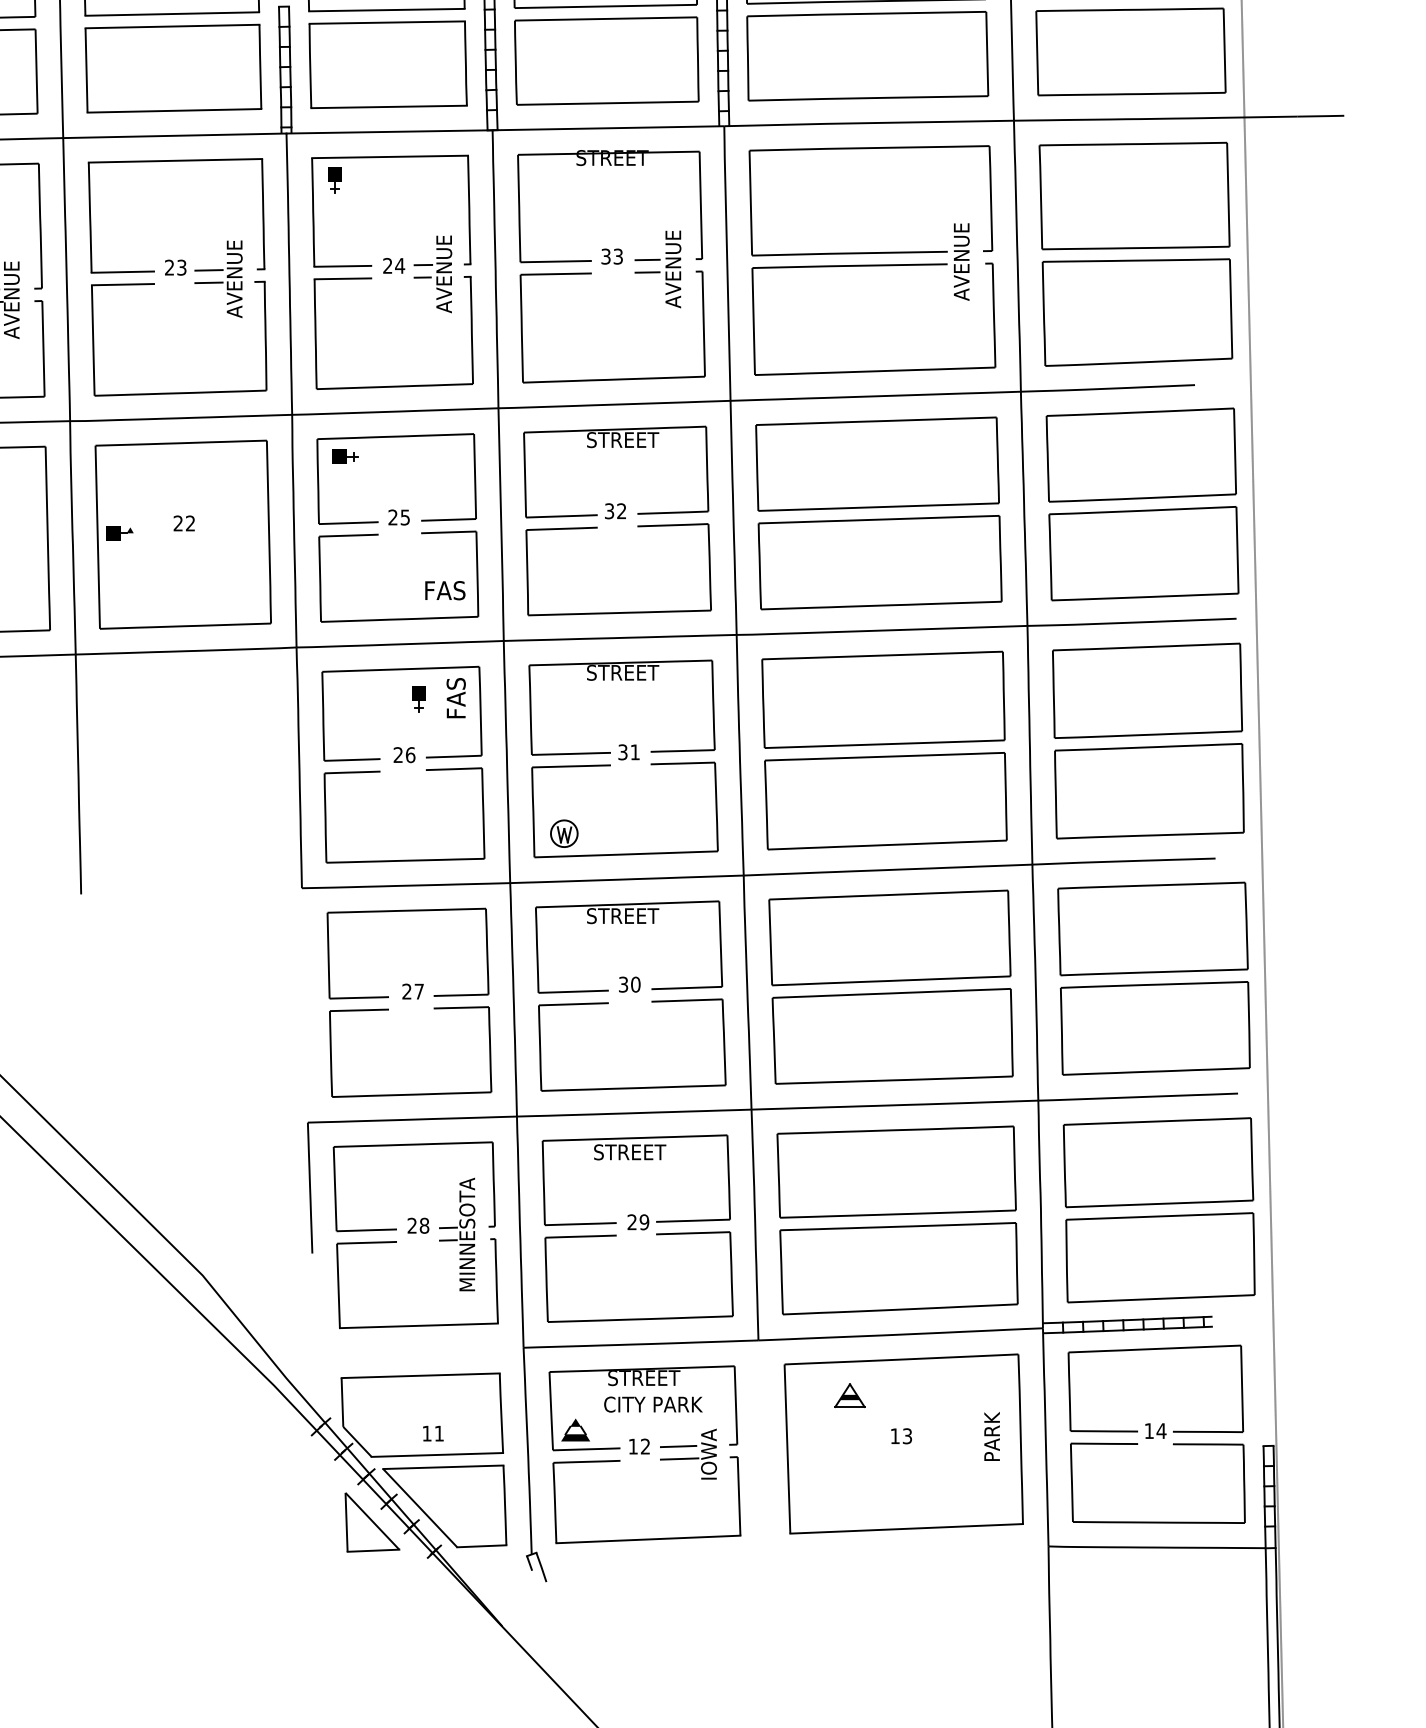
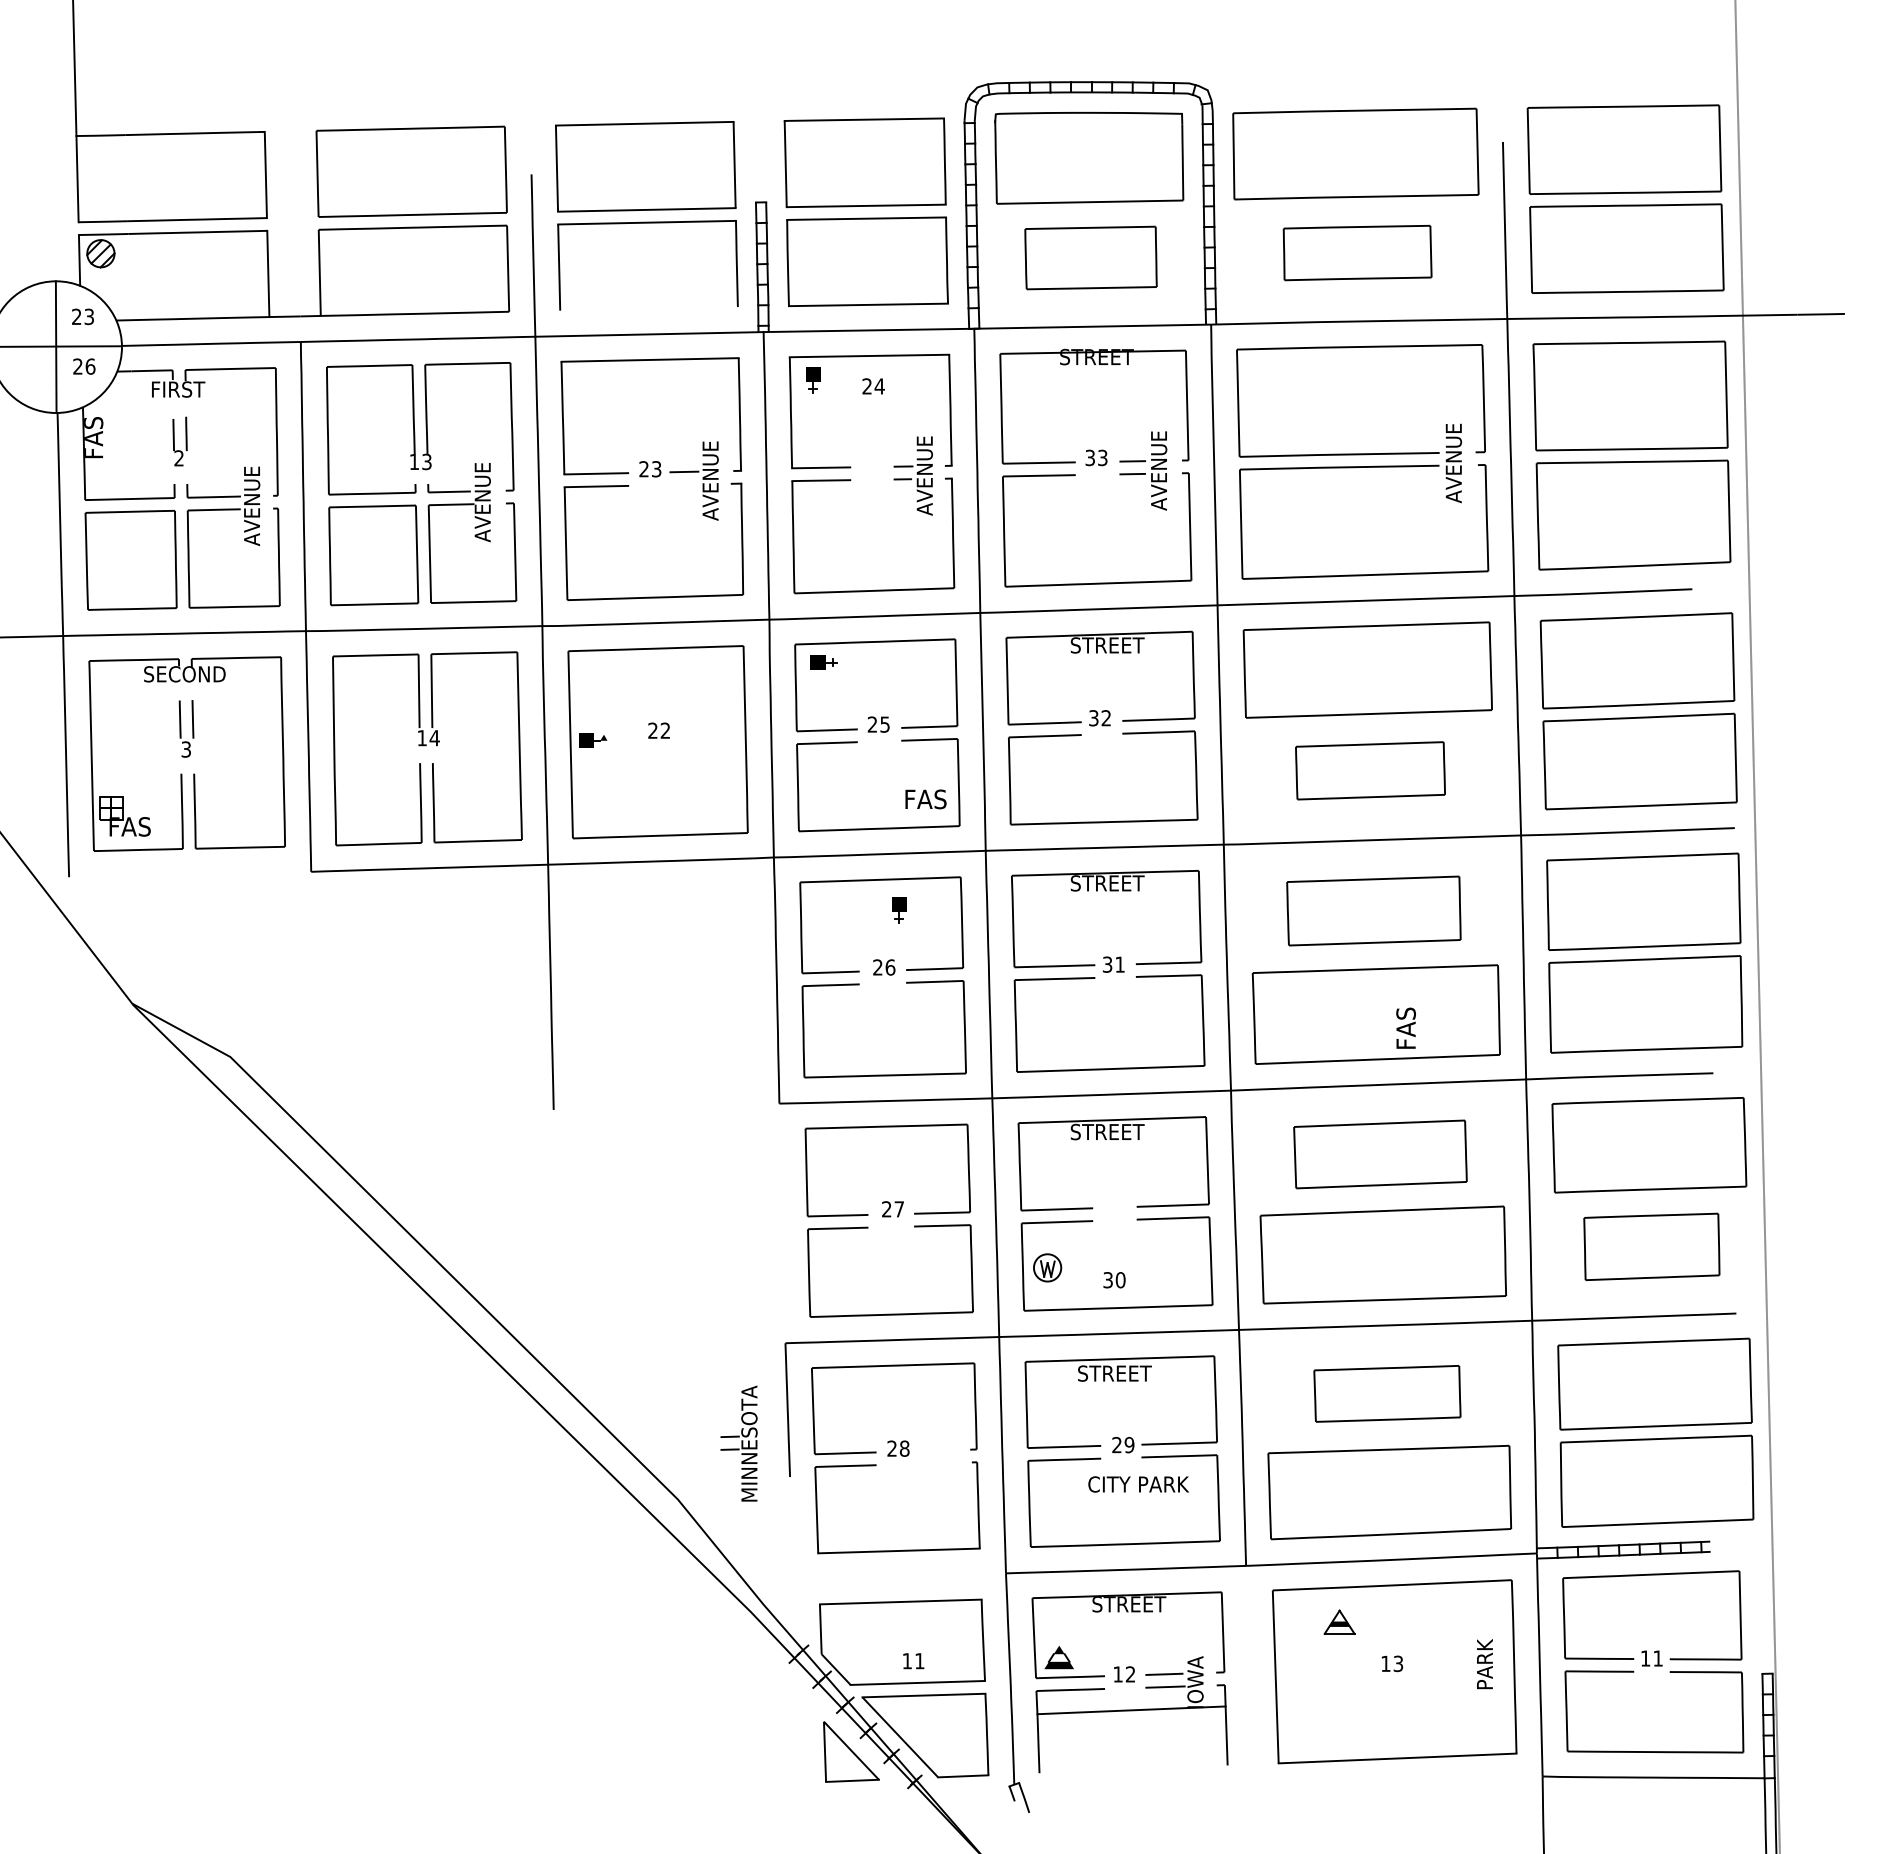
part: (867, 55) -> (1357, 252), size x0.6
part: (606, 60) -> (1090, 257), size x0.7
line: (173, 110) -> (648, 308), removed
text: (393, 265) -> (873, 386), moved
line: (209, 282) -> (684, 484), removed
part: (880, 562) -> (1370, 770), size x0.6
text: (455, 697) -> (1405, 1027), moved
part: (883, 699) -> (1373, 910), size x0.7
part: (564, 833) -> (1047, 1267), moved
part: (889, 938) -> (1380, 1154), size x0.7
text: (629, 984) -> (1114, 1280), moved
part: (1155, 1028) -> (1651, 1246), size x0.7
part: (896, 1171) -> (1387, 1393), size x0.6
part: (456, 1234) -> (738, 1443), moved
text: (653, 1404) -> (1138, 1484), moved
text: (1161, 1431) -> (1658, 1658), 14 -> 11
line: (648, 1539) -> (1131, 1710), moved

